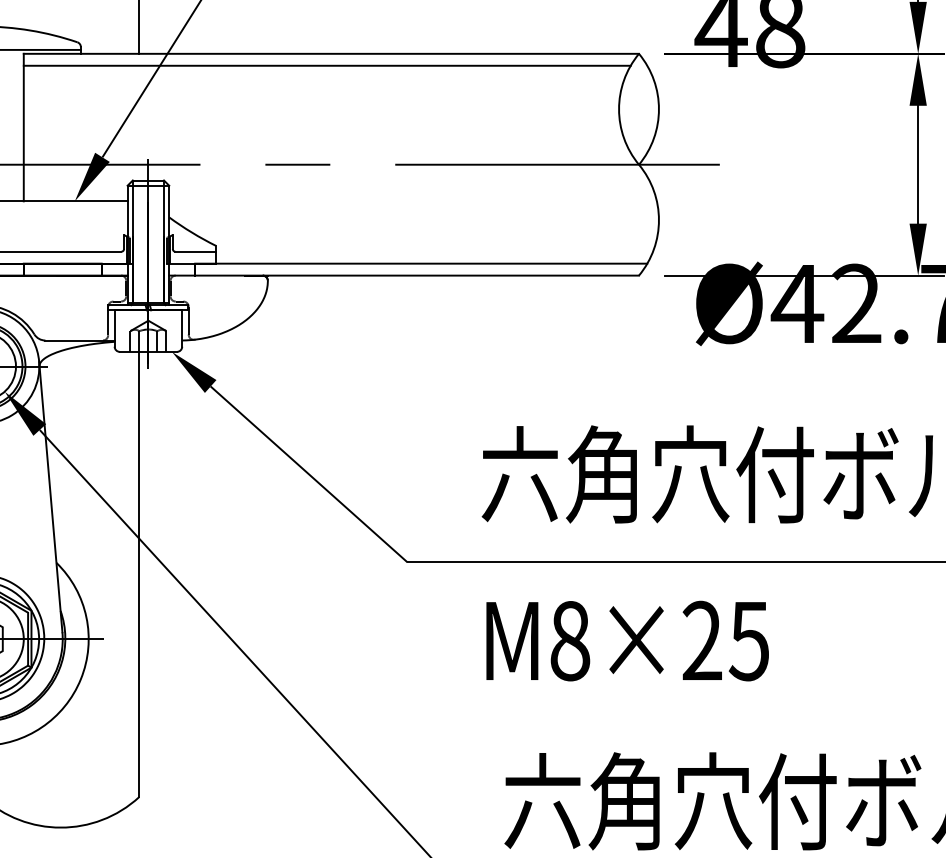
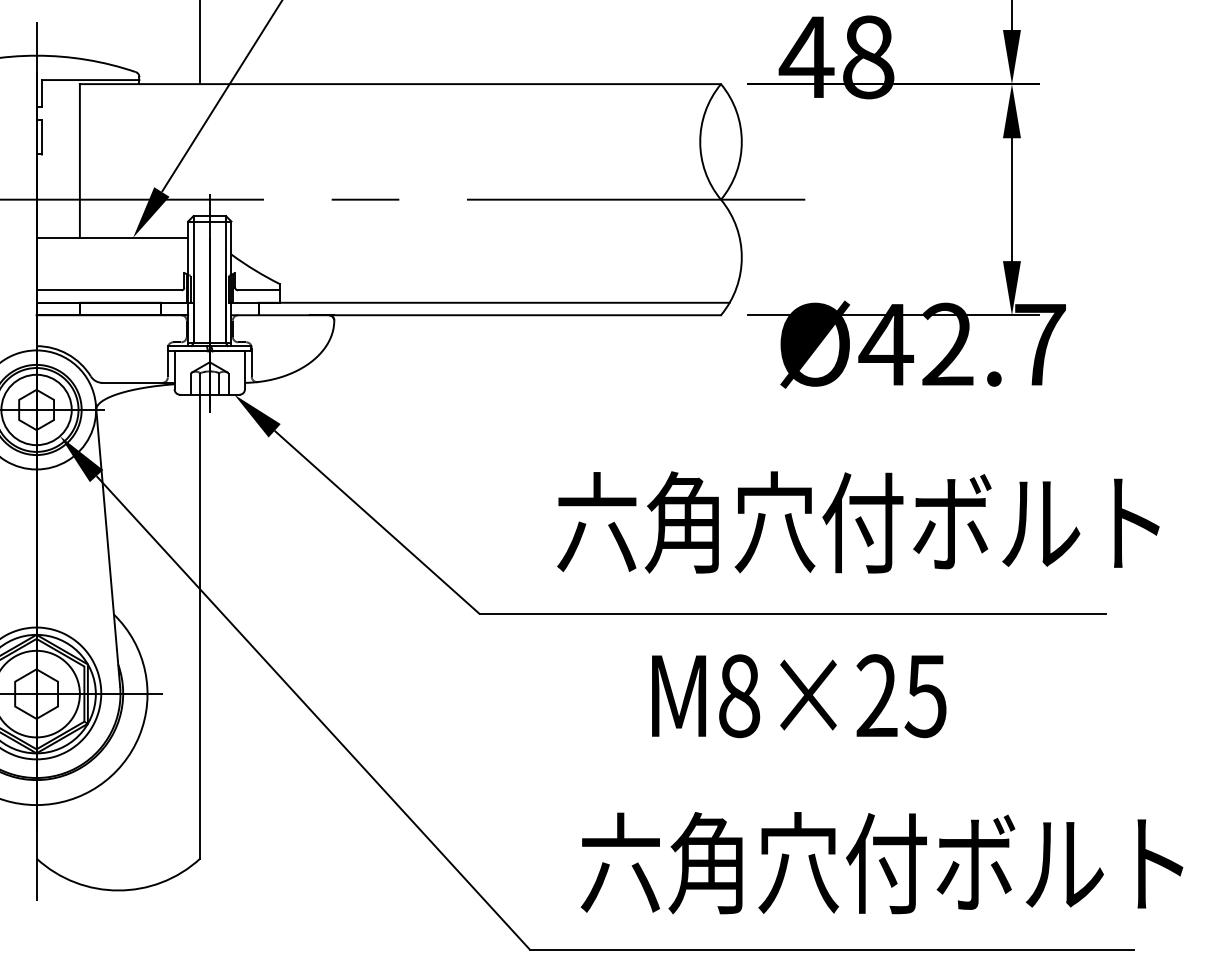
line: (326, 65) -> (395, 96), removed
text: (627, 641) -> (799, 696), moved

